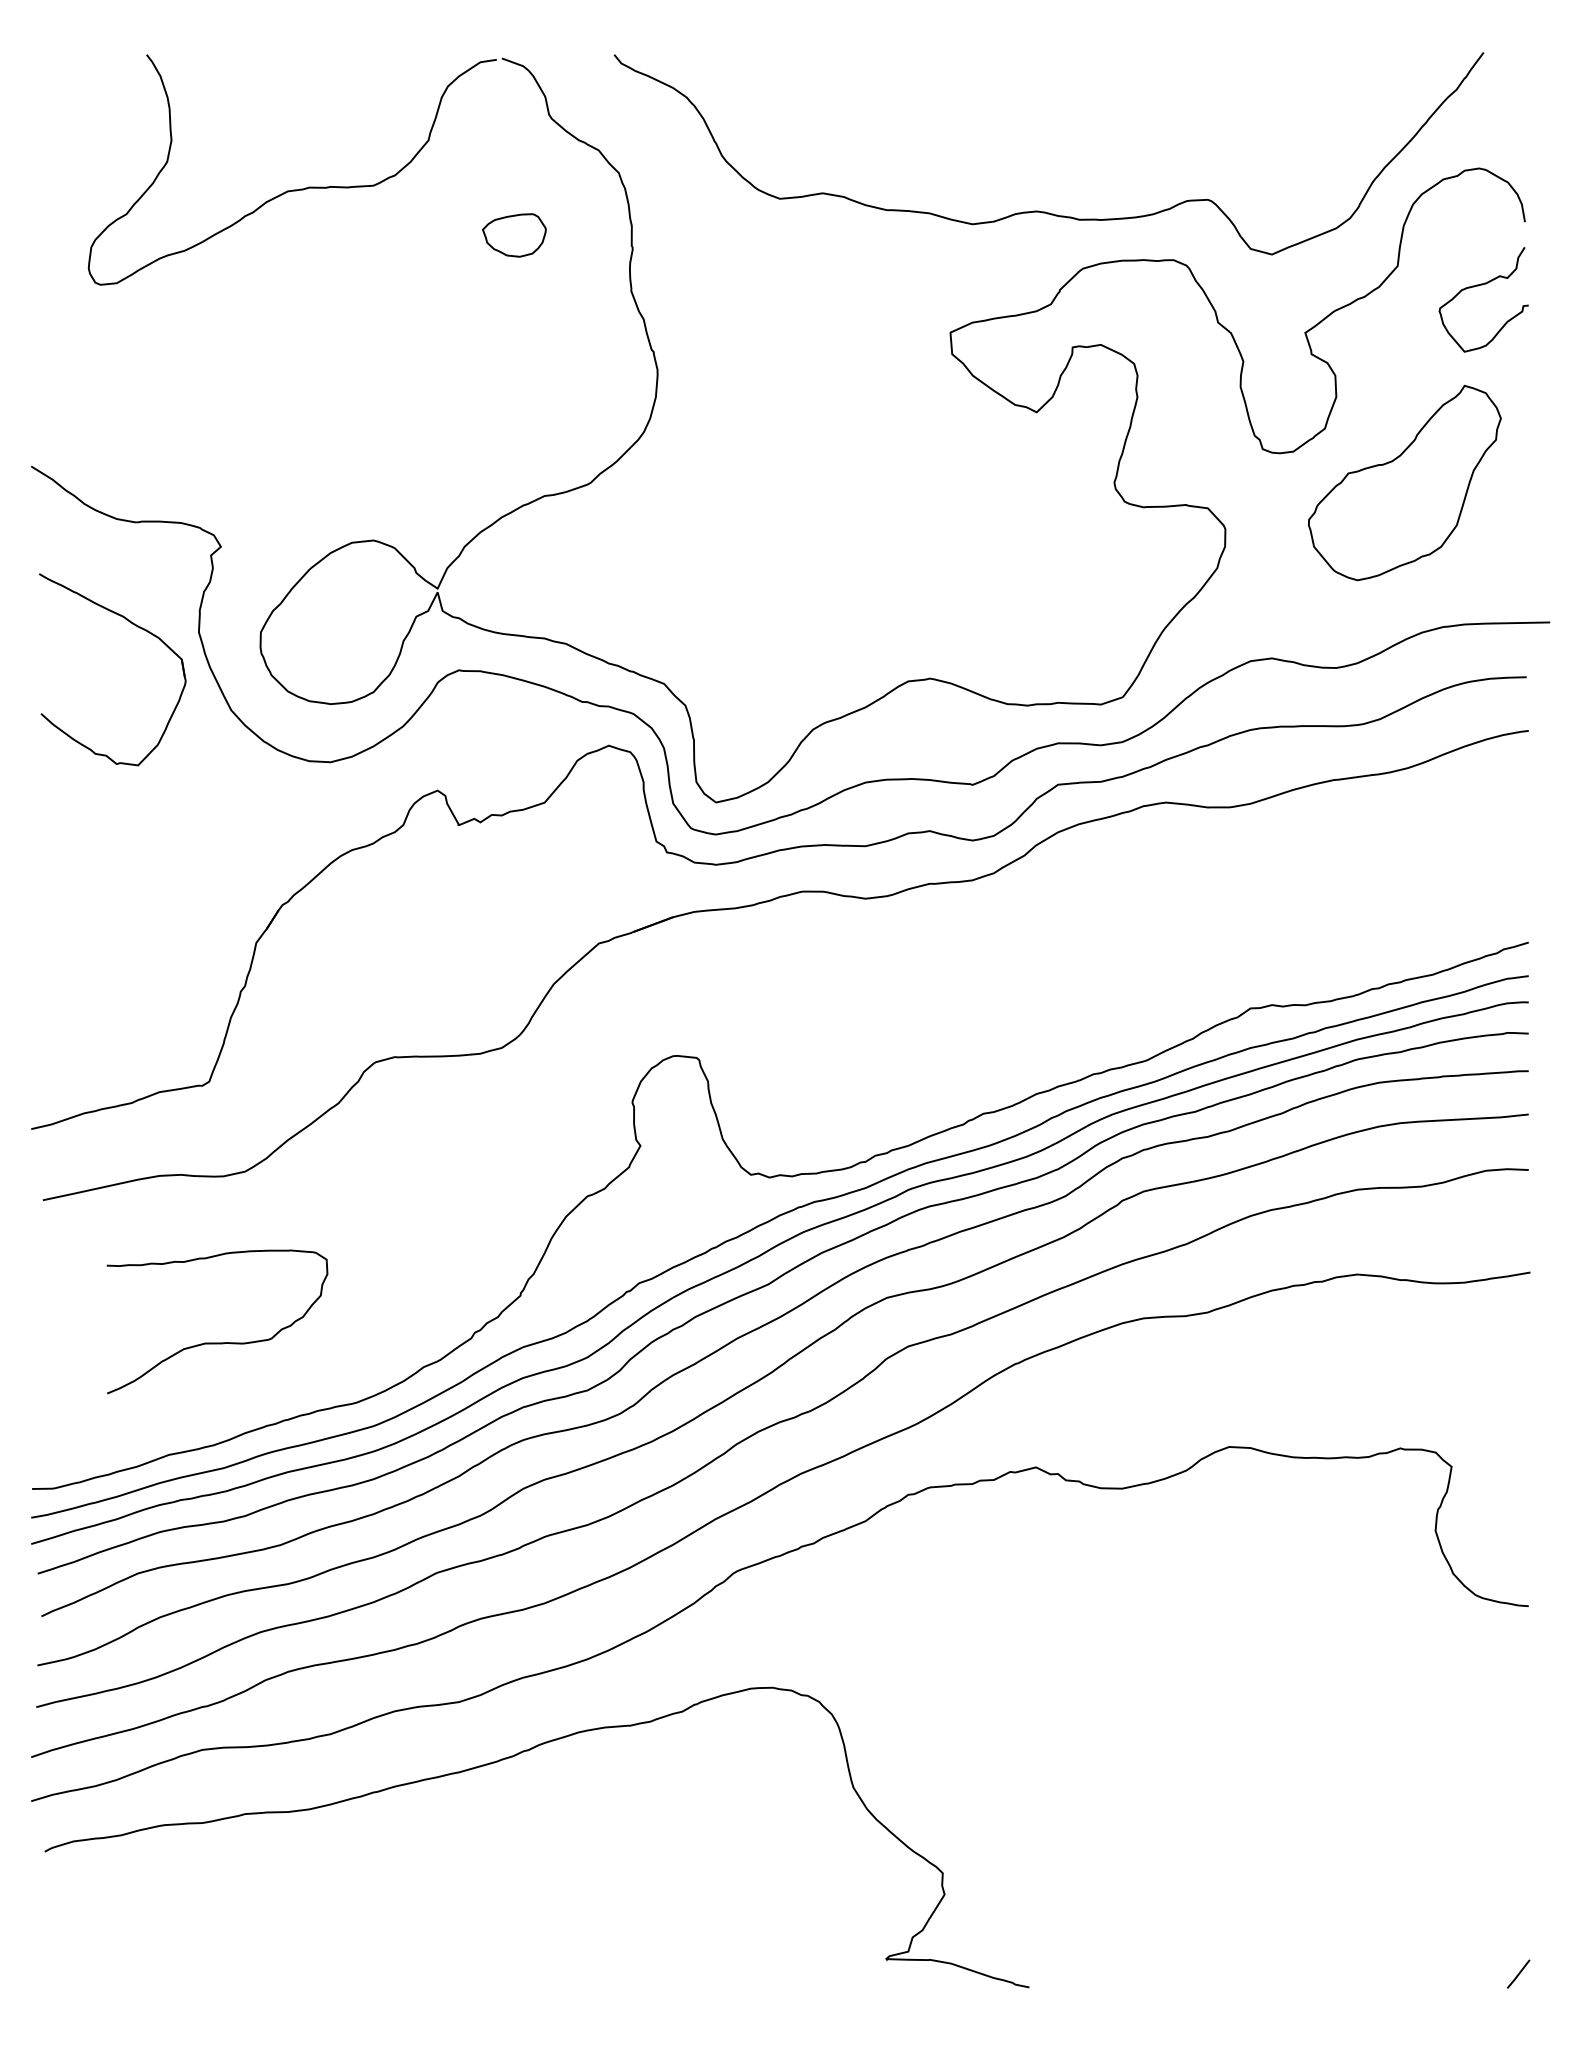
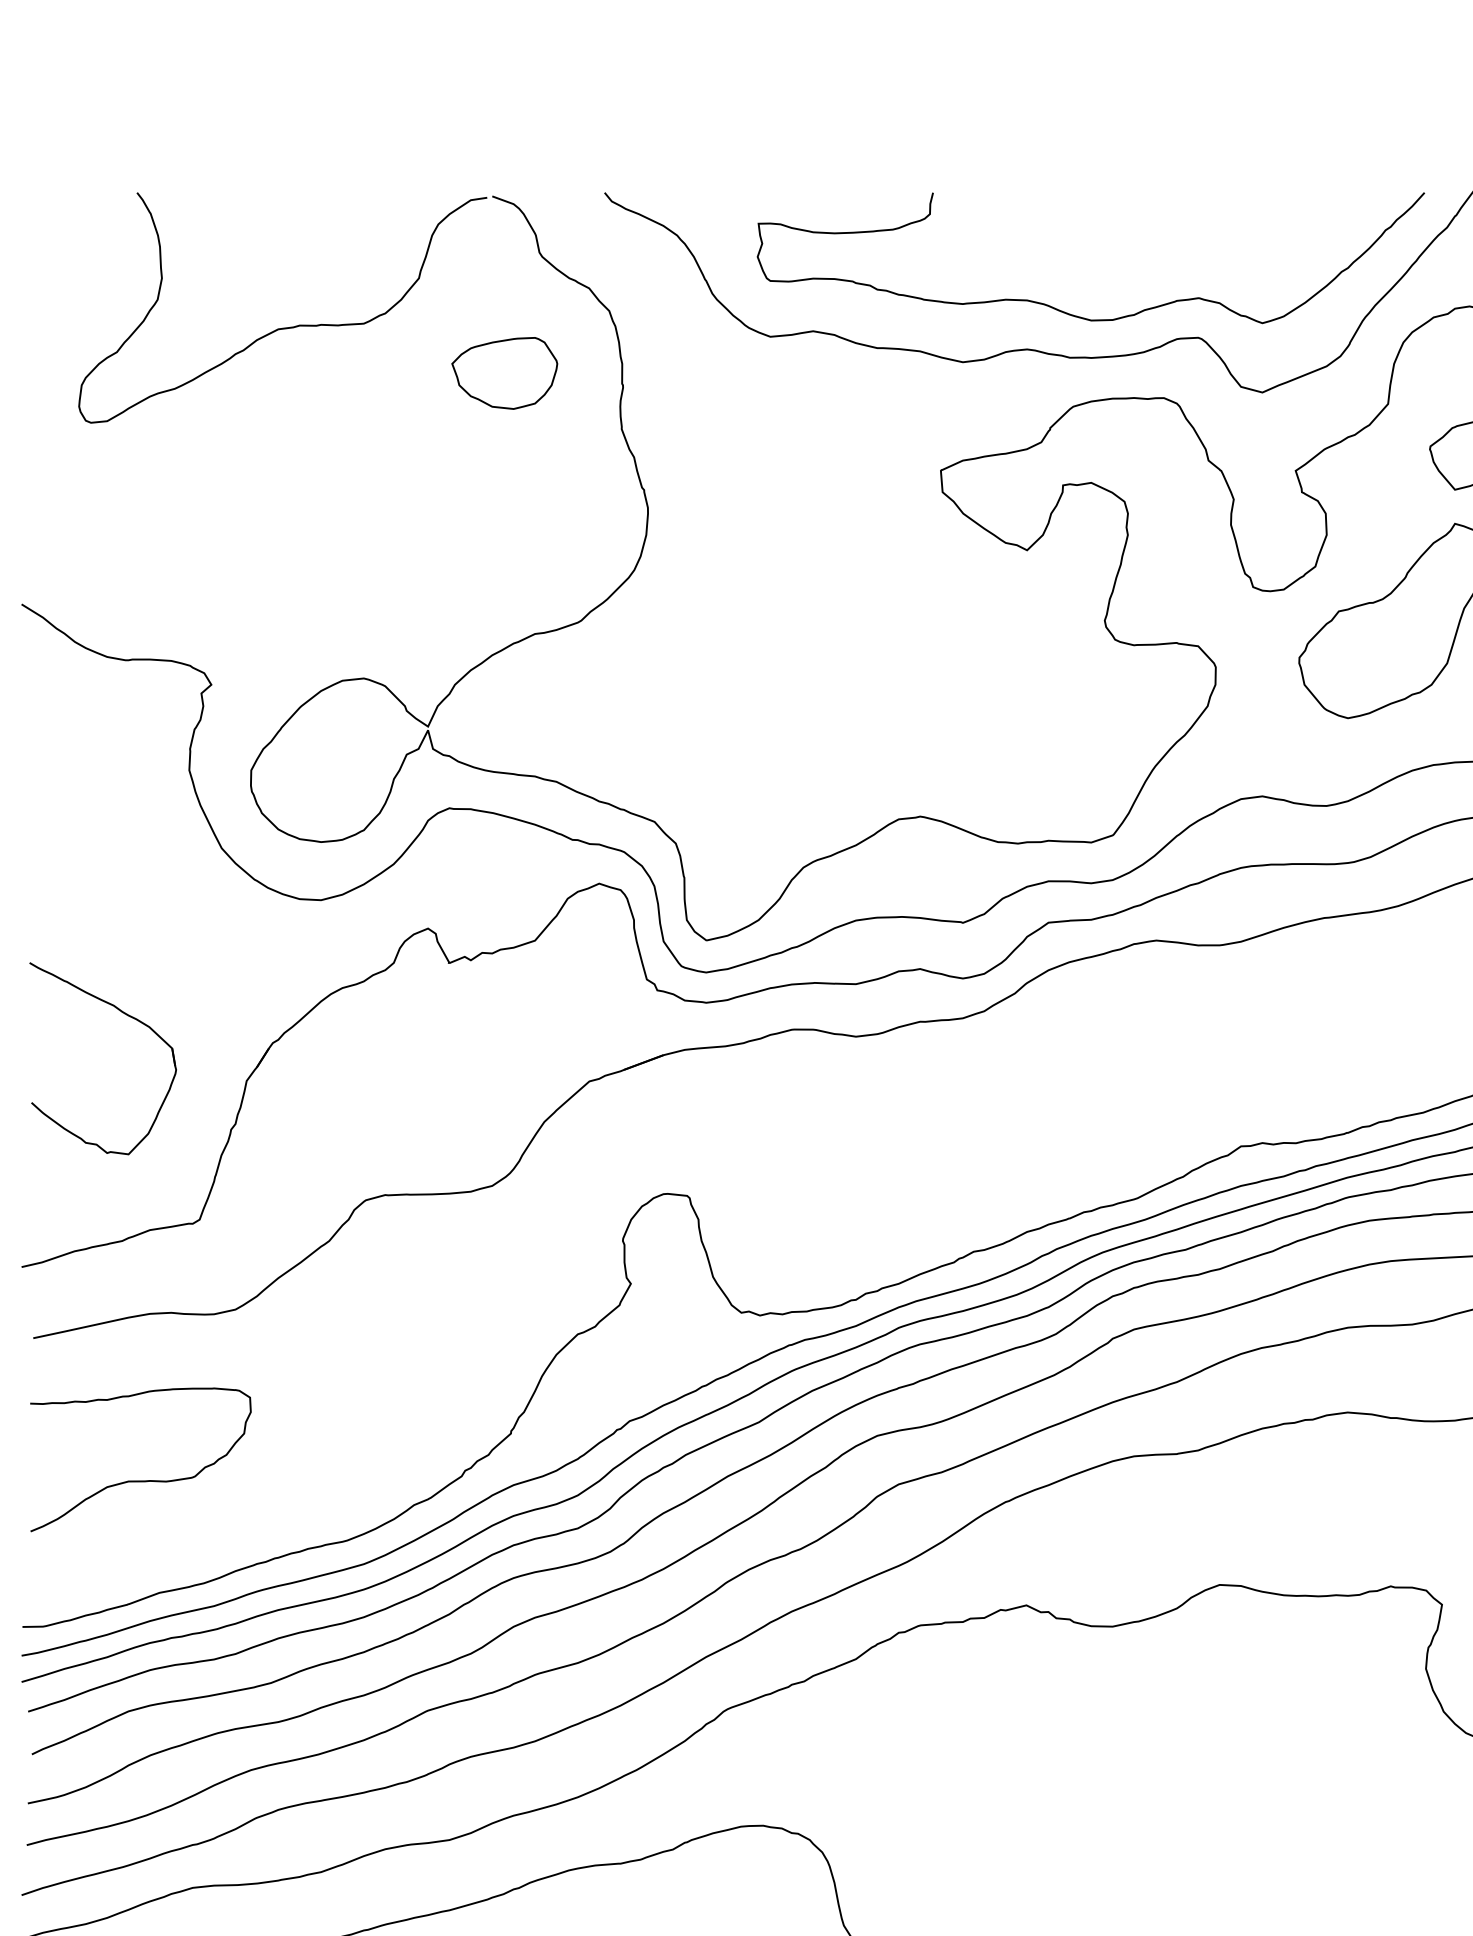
curve: (1086, 177) -> (1076, 315), added
part: (514, 235) -> (504, 373), size x1.67
part: (135, 626) -> (125, 1015), moved
curve: (217, 1342) -> (140, 1480), moved

